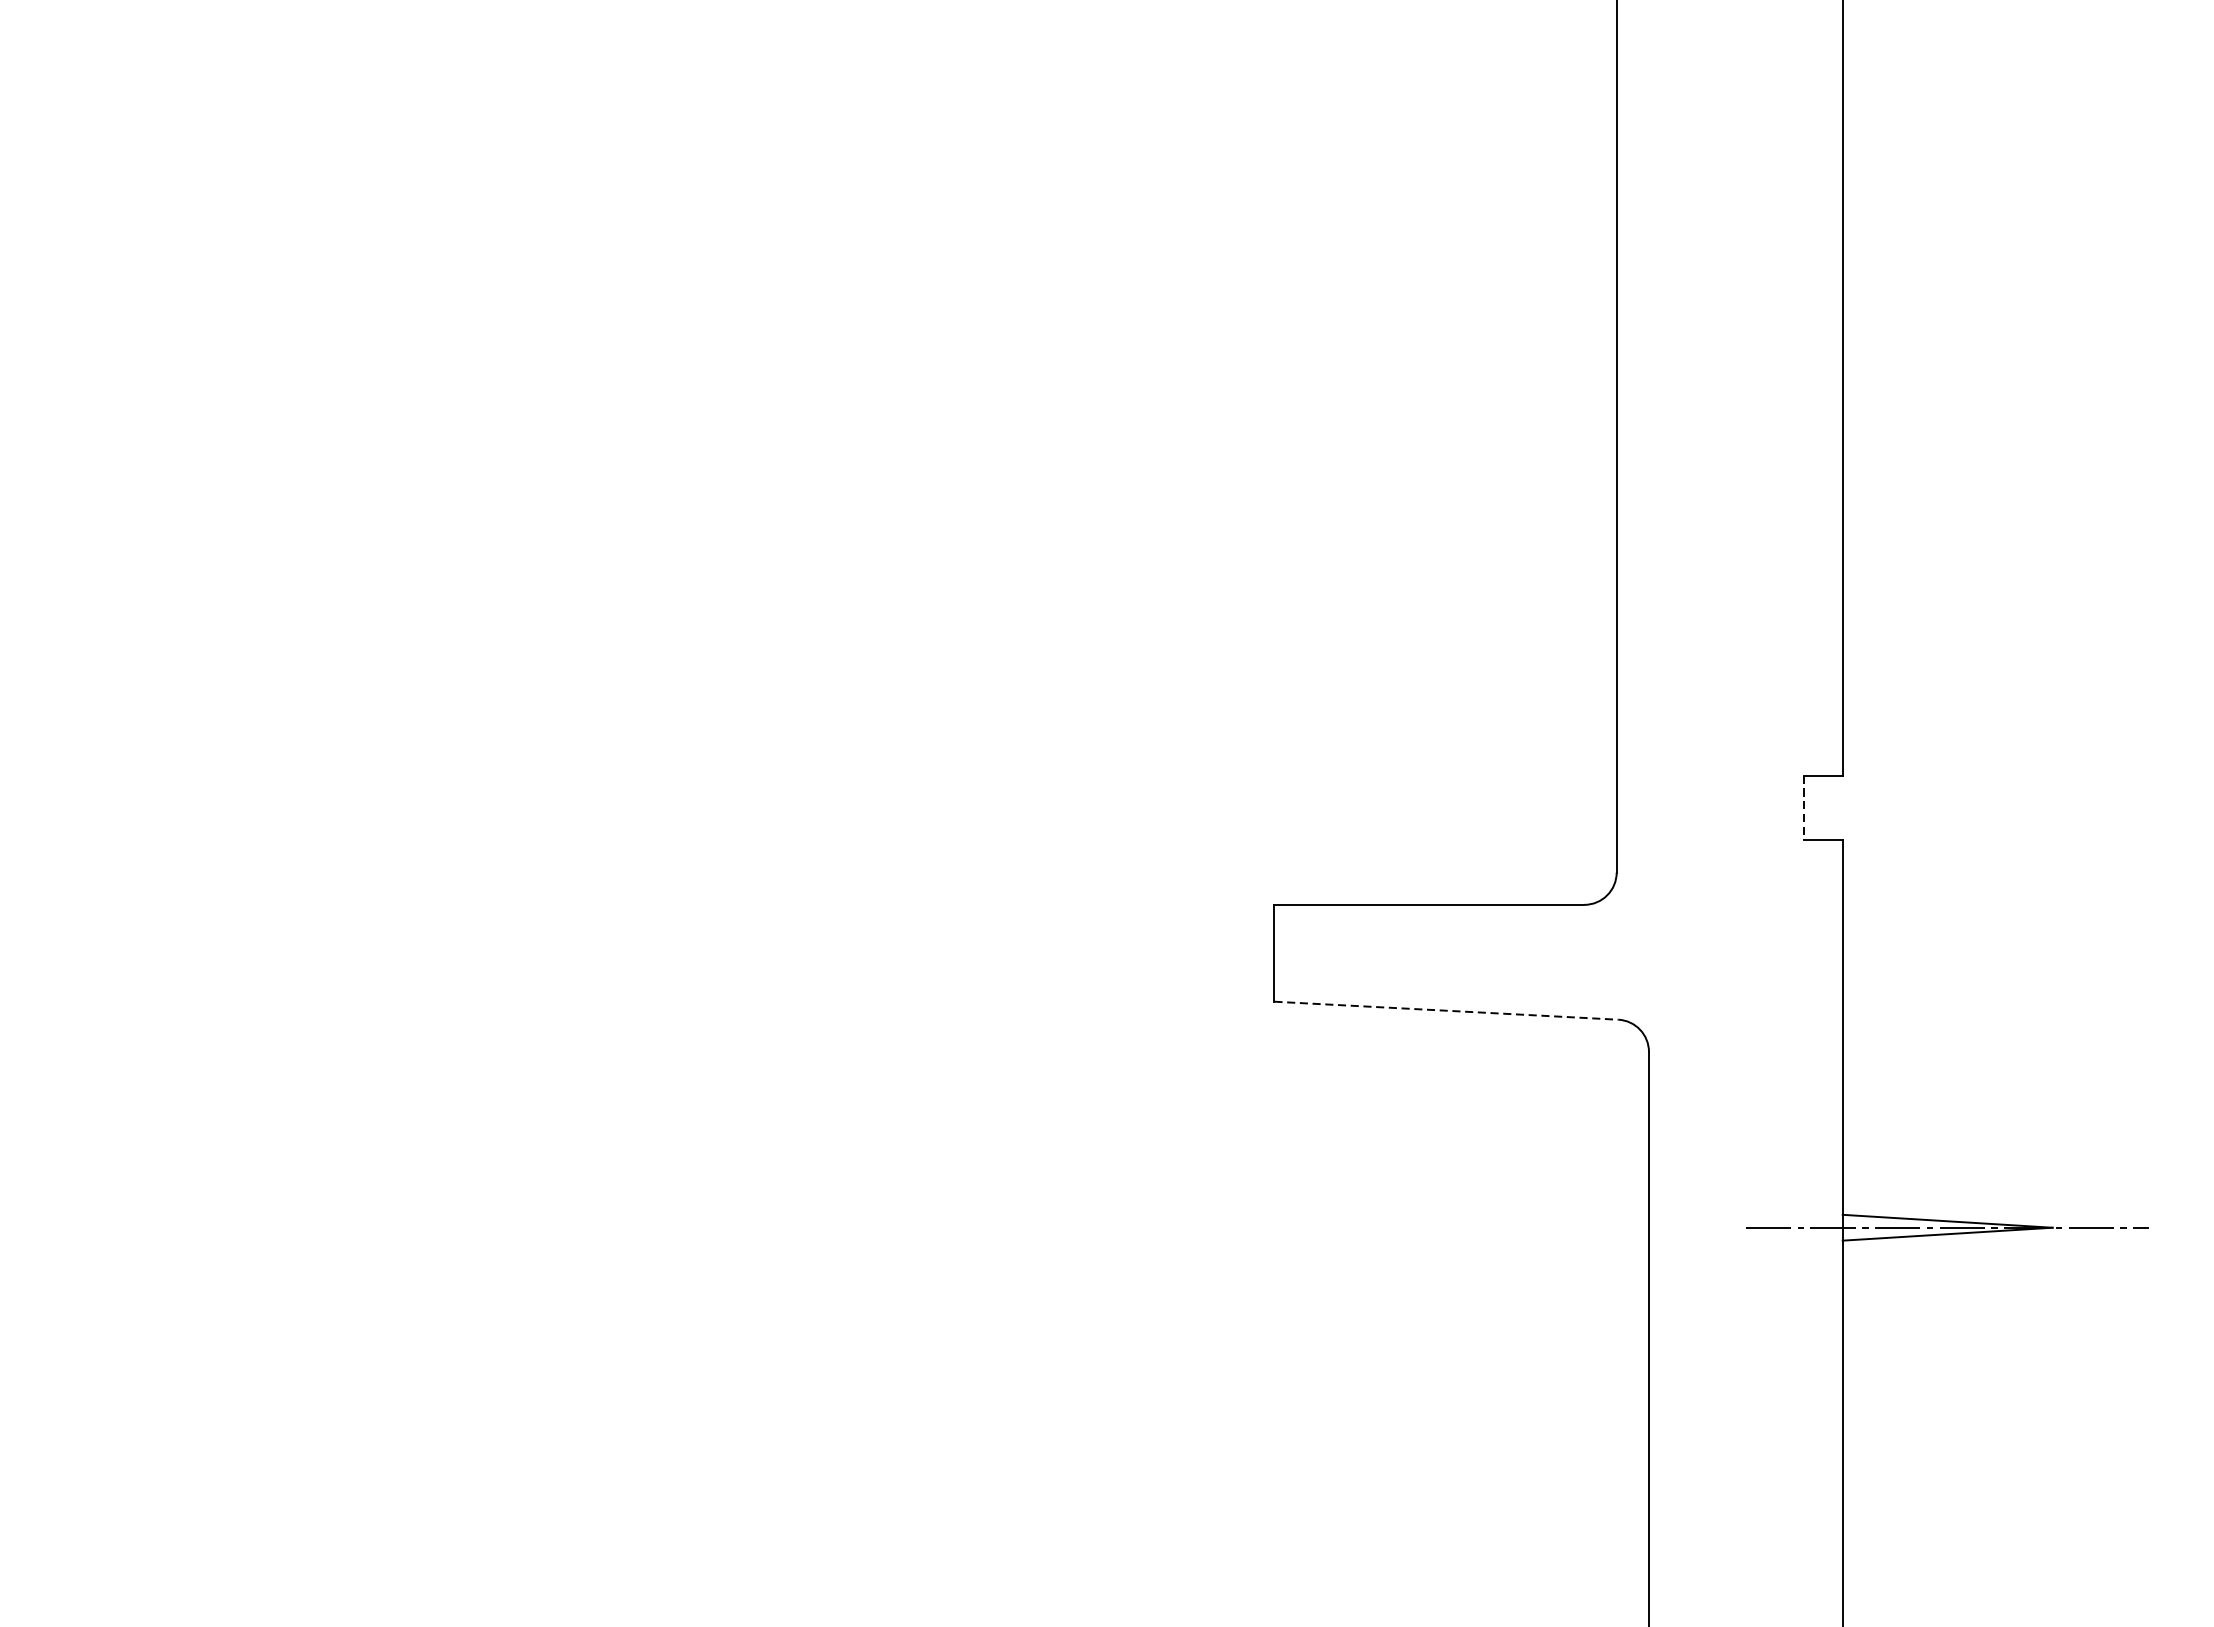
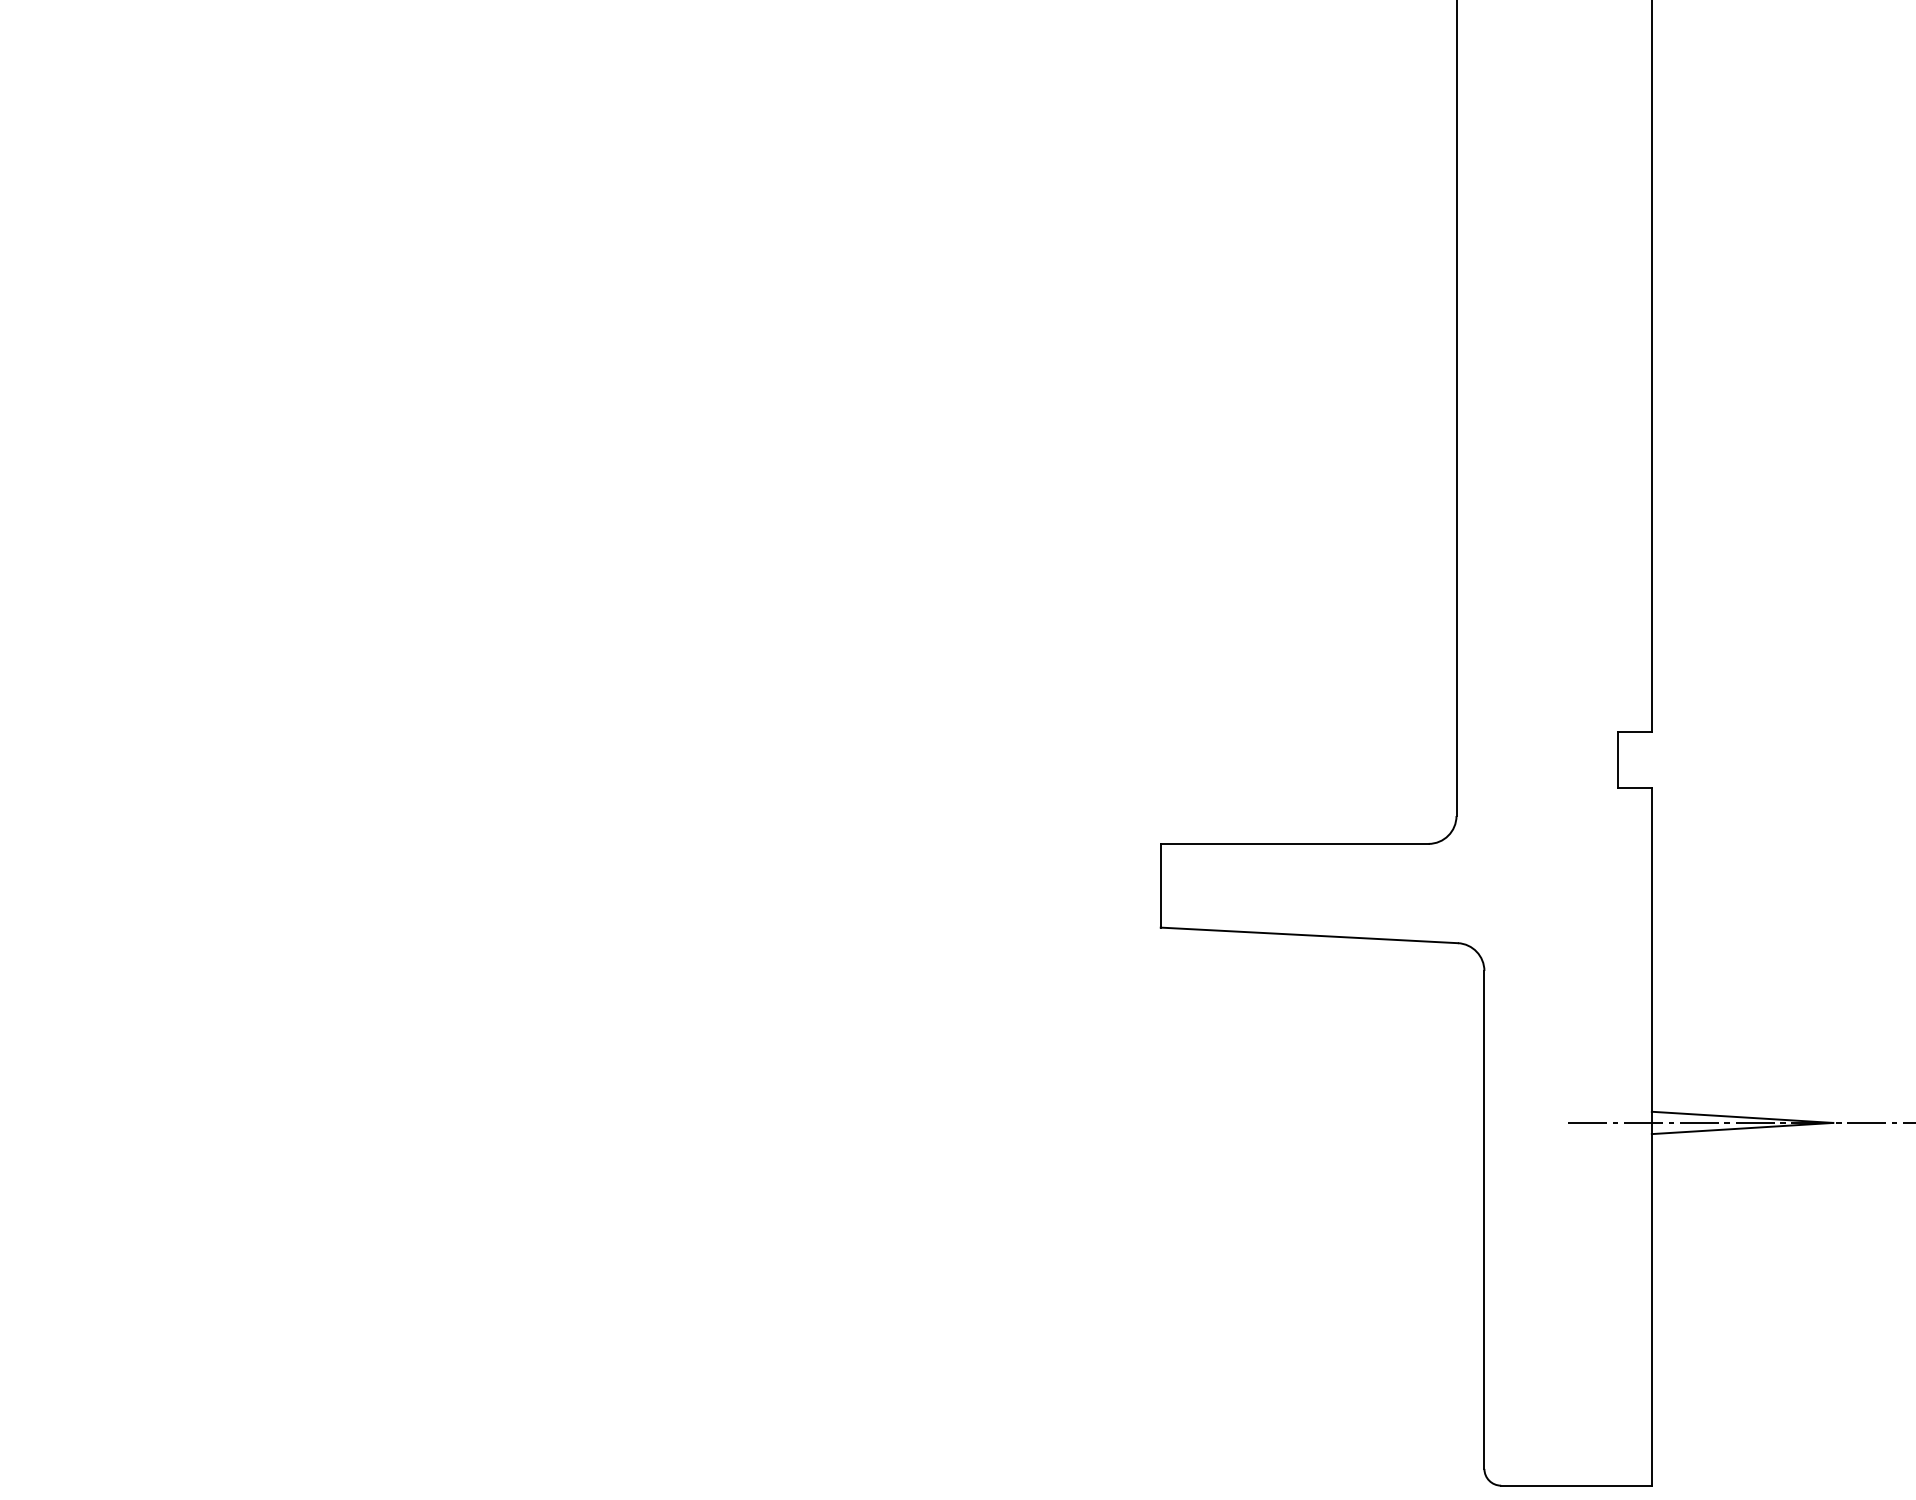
line: (1804, 808) -> (1618, 760), dashed -> solid
line: (1446, 1010) -> (1309, 935), dashed -> solid

